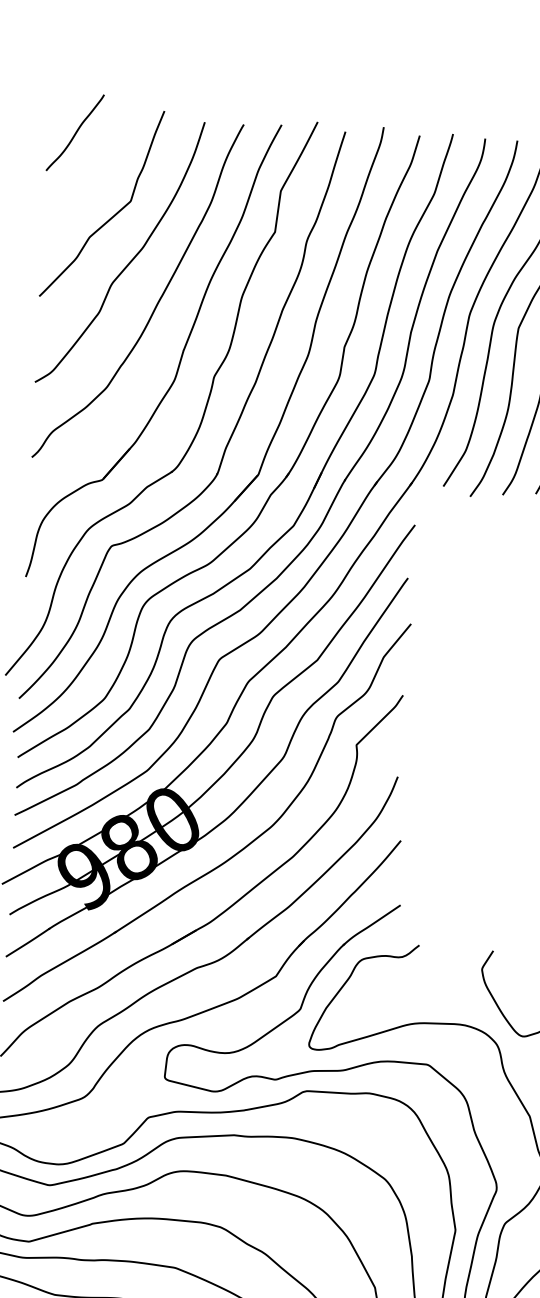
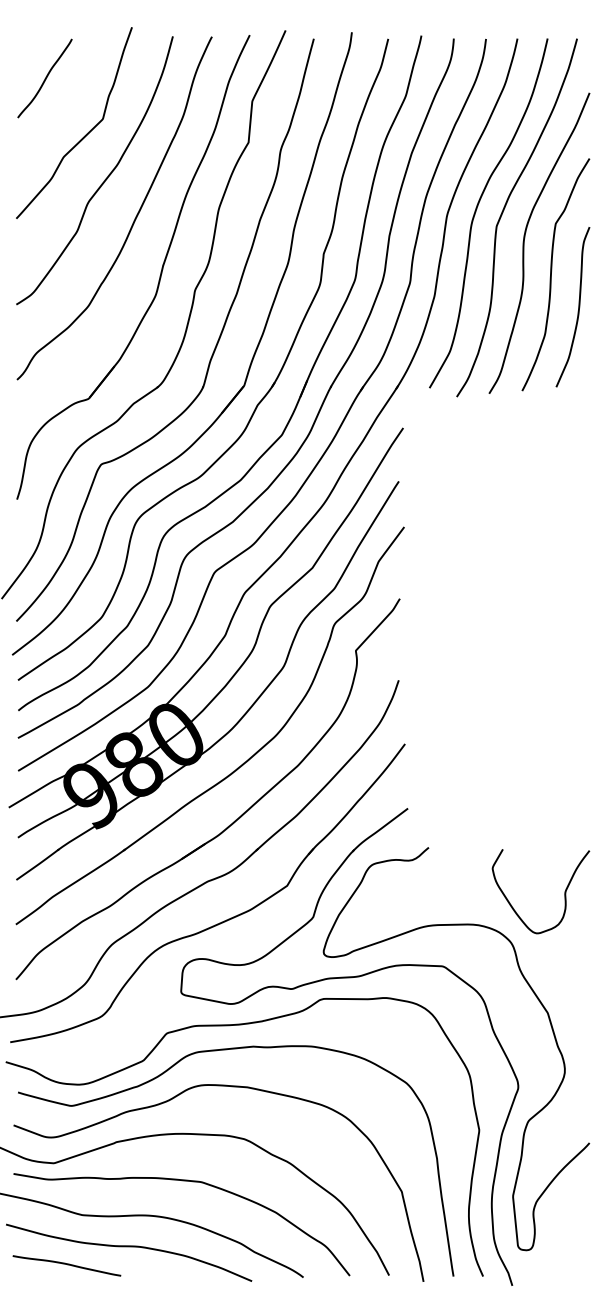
curve: (74, 132) -> (44, 78), moved

